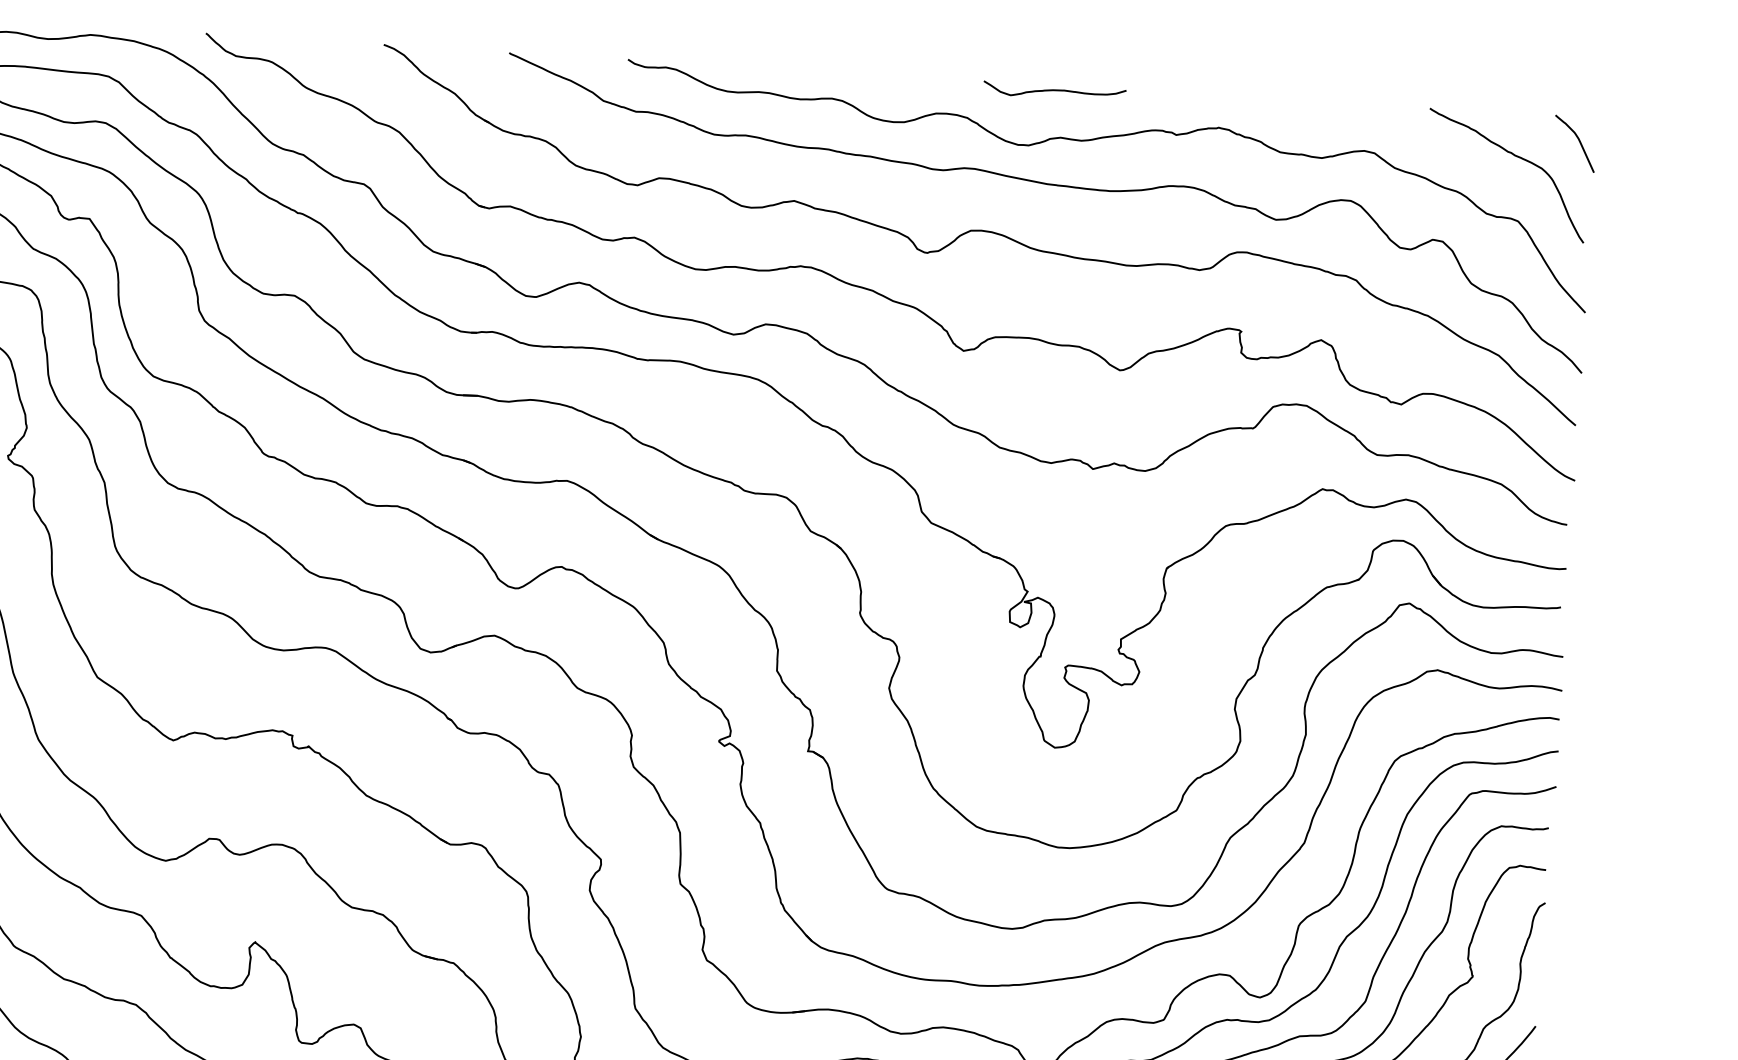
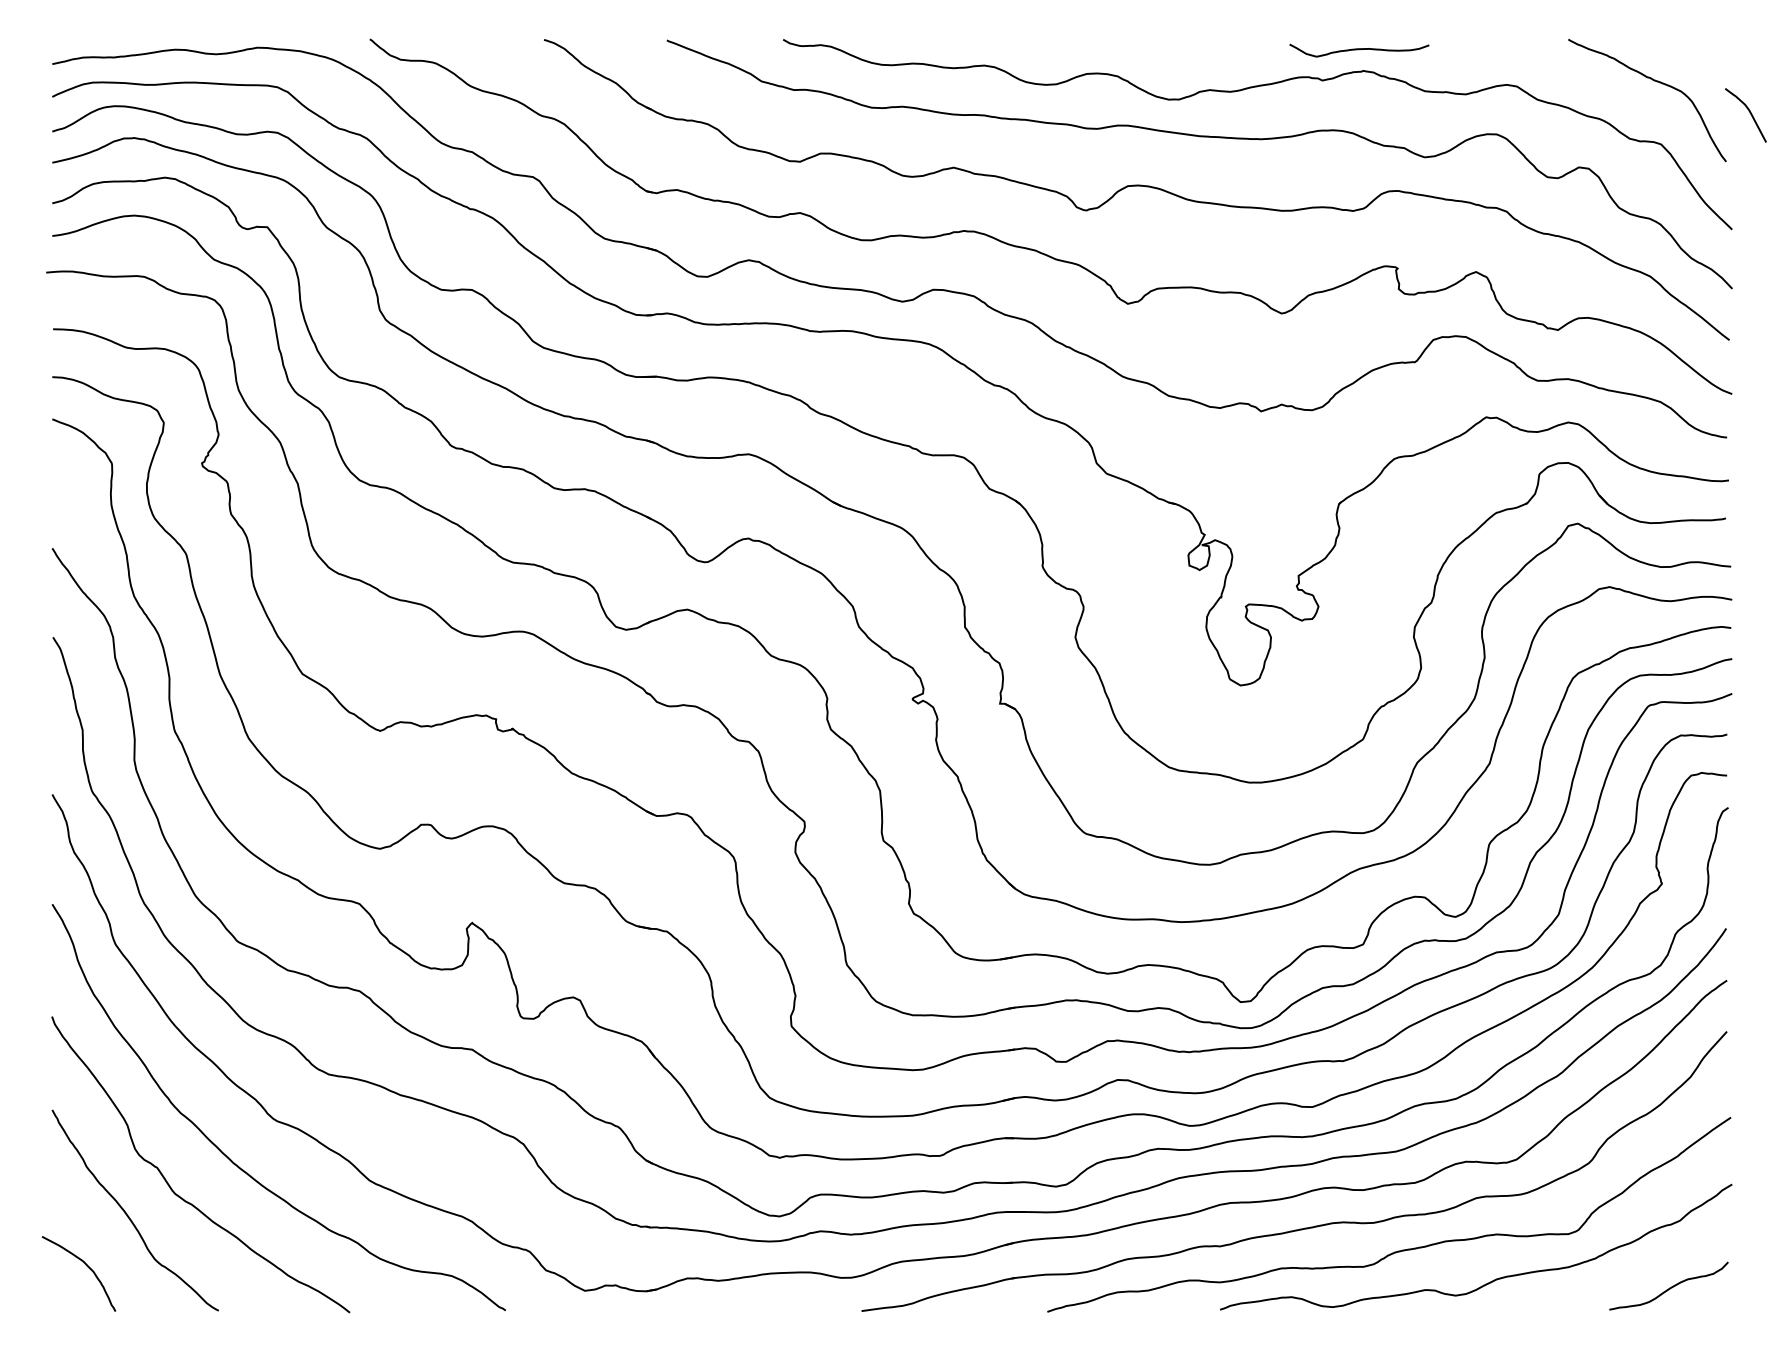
curve: (1054, 91) -> (1359, 50), moved
curve: (1578, 142) -> (1749, 113), moved

